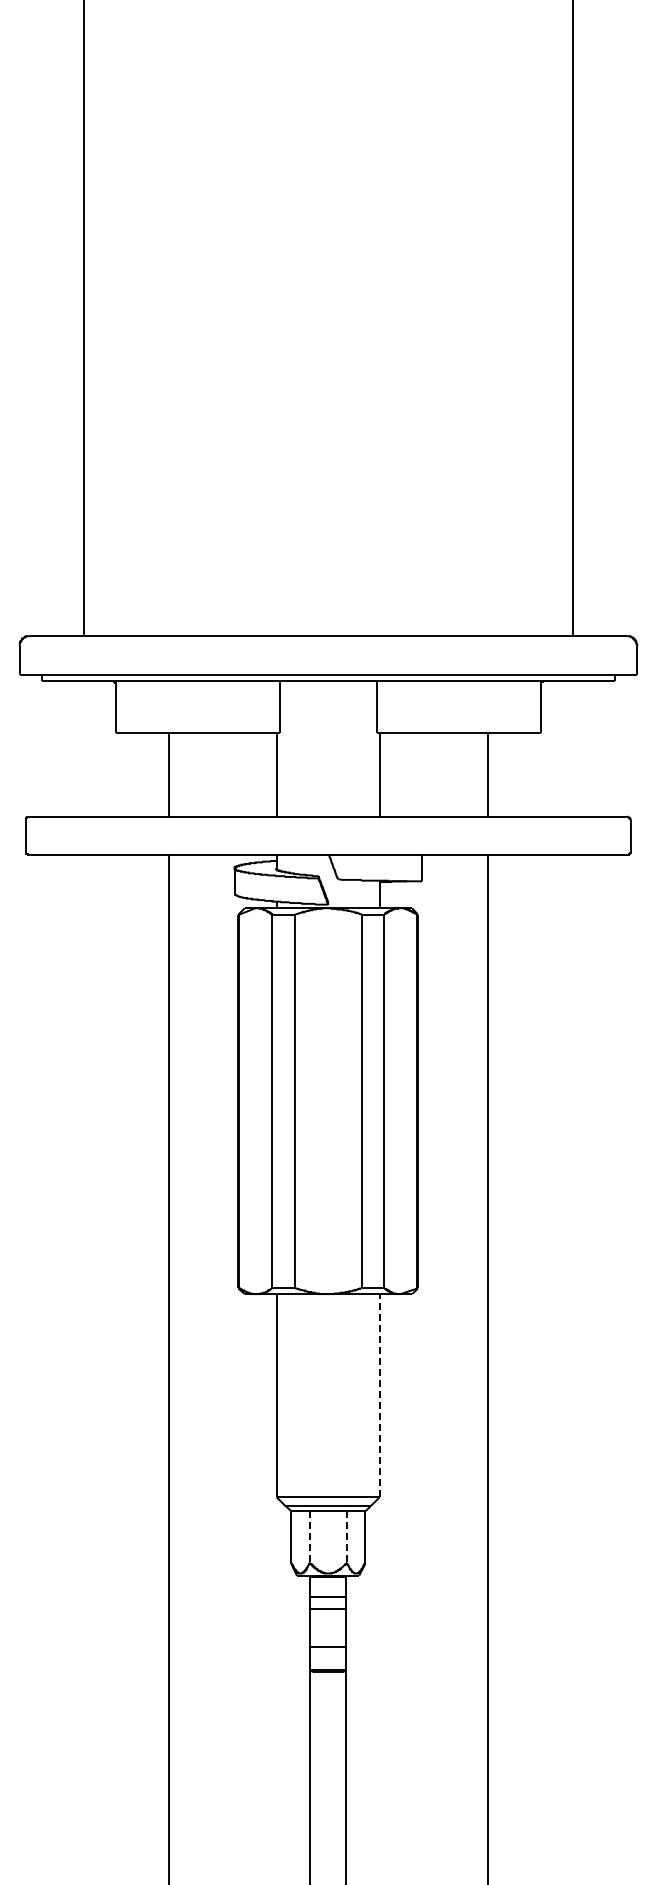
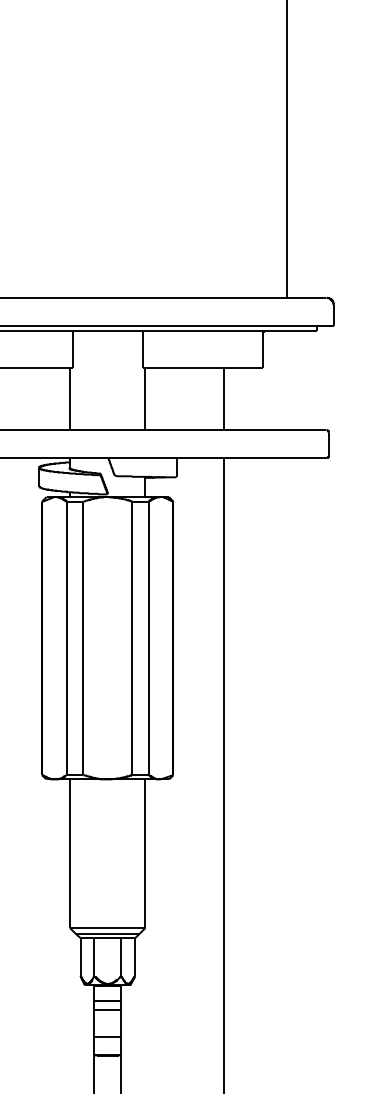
line: (379, 1395) -> (145, 853), dashed -> solid
line: (310, 1536) -> (94, 956), dashed -> solid
line: (346, 1536) -> (121, 956), dashed -> solid

